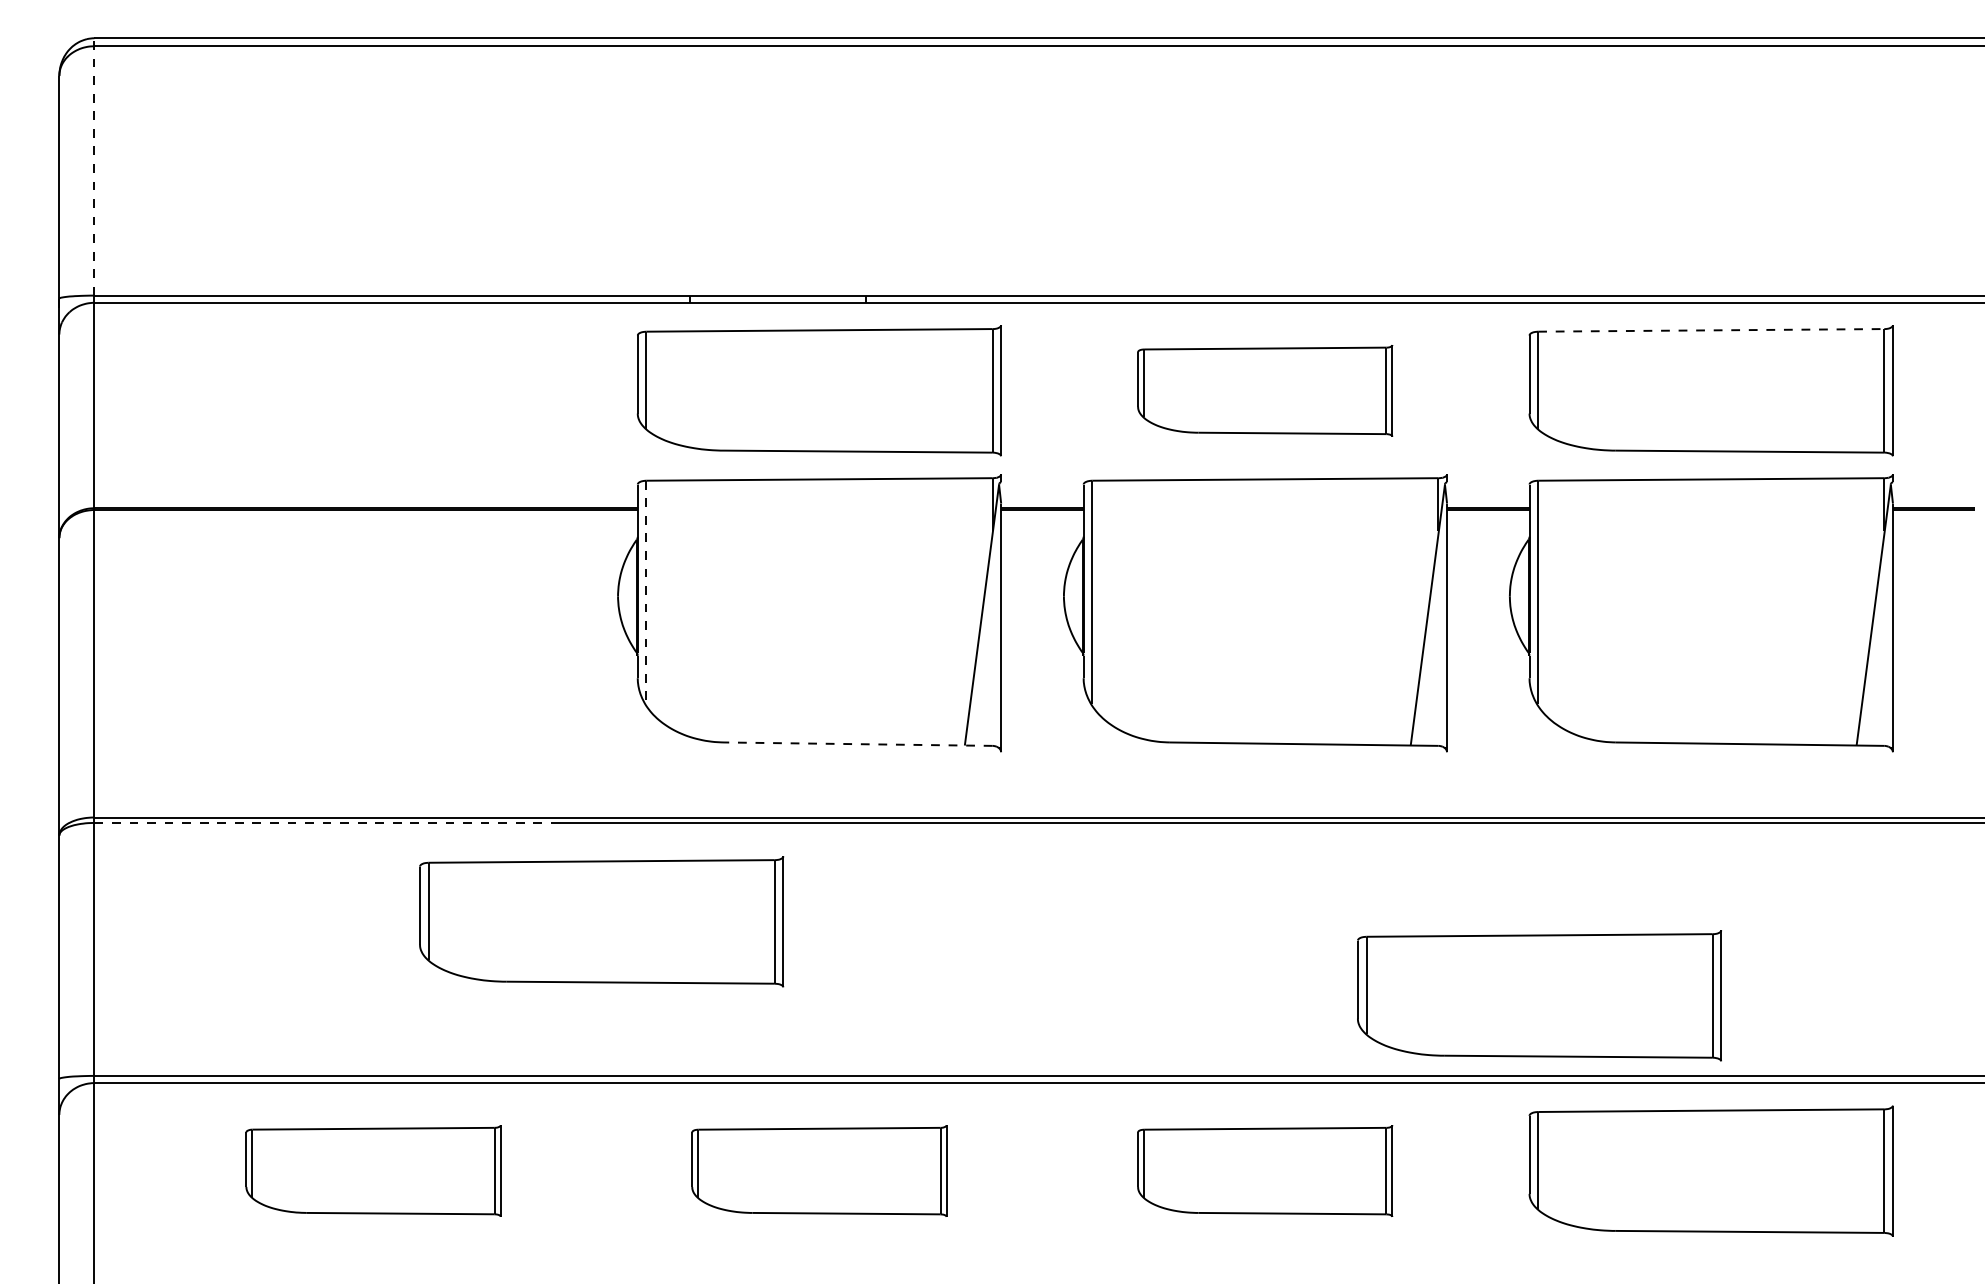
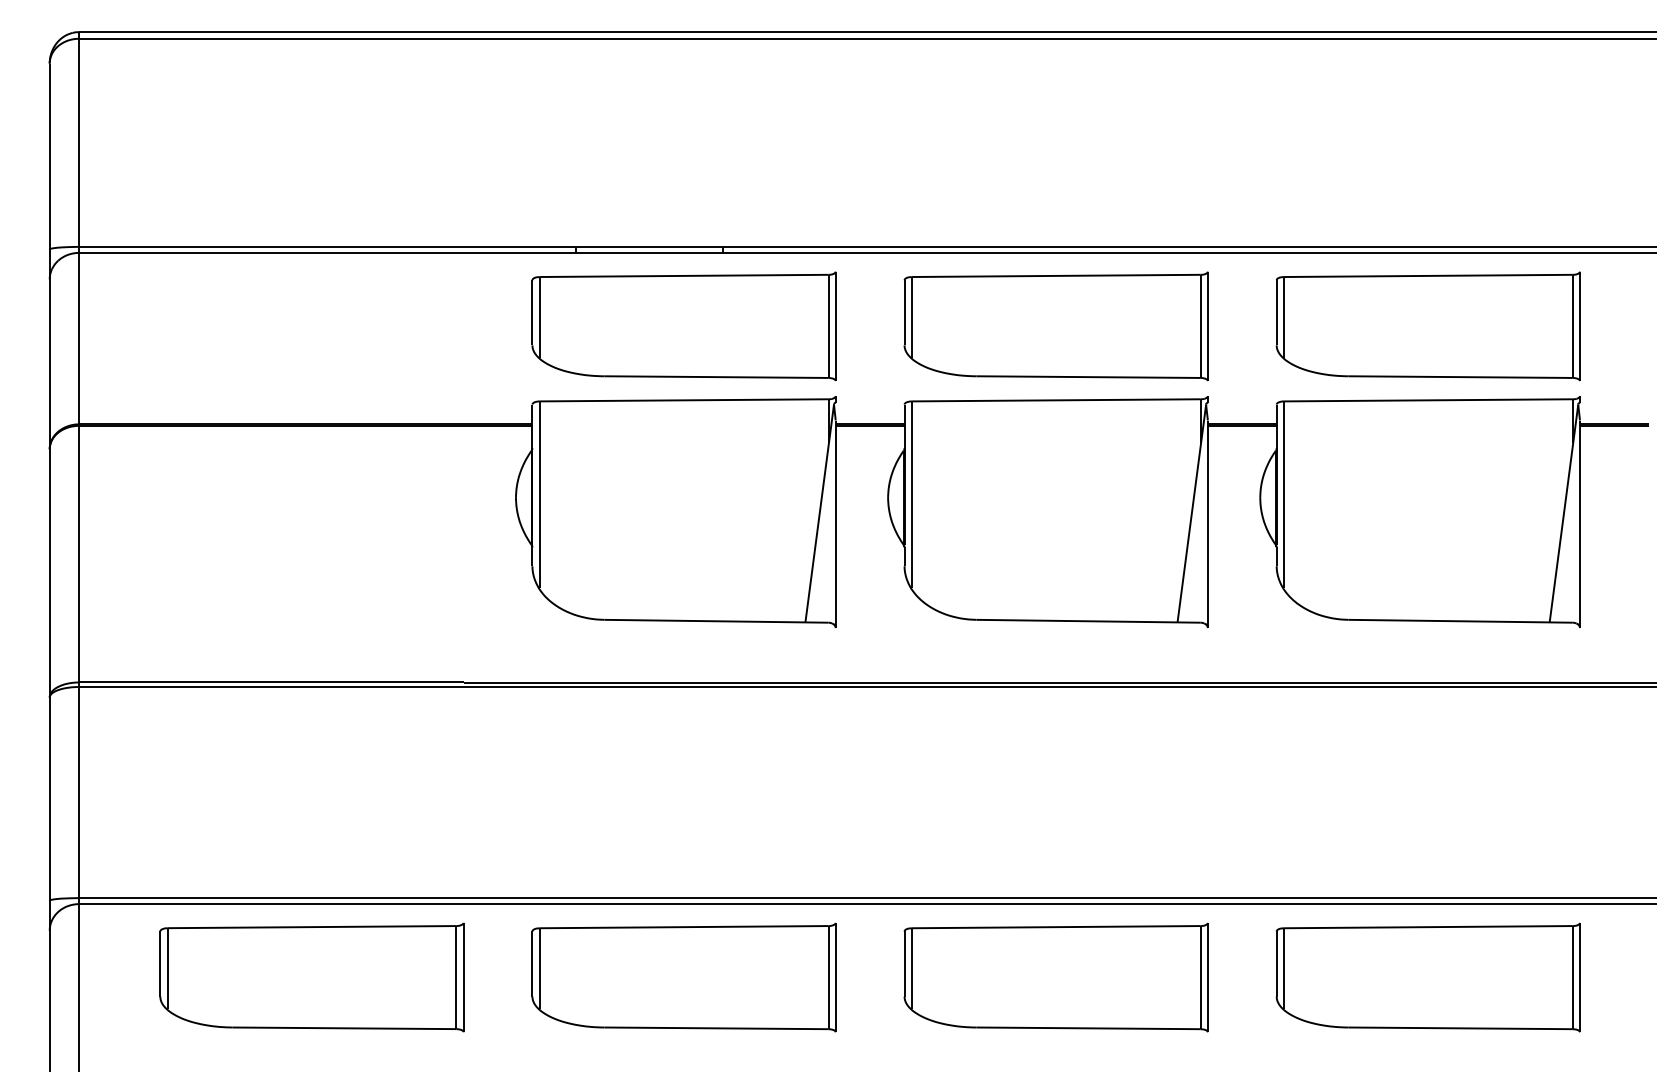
line: (93, 166) -> (78, 139), dashed -> solid
line: (1711, 329) -> (1428, 275), dashed -> solid
part: (1264, 390) -> (1055, 326), size x1.43
line: (646, 593) -> (539, 495), dashed -> solid
line: (857, 744) -> (715, 621), dashed -> solid
line: (325, 823) -> (271, 687), dashed -> solid
part: (600, 921) -> (501, 769), removed
part: (1538, 996) -> (1284, 831), removed
part: (373, 1171) -> (311, 977), size x1.43
part: (818, 1171) -> (683, 977), size x1.43
part: (1264, 1171) -> (1055, 977), size x1.43

